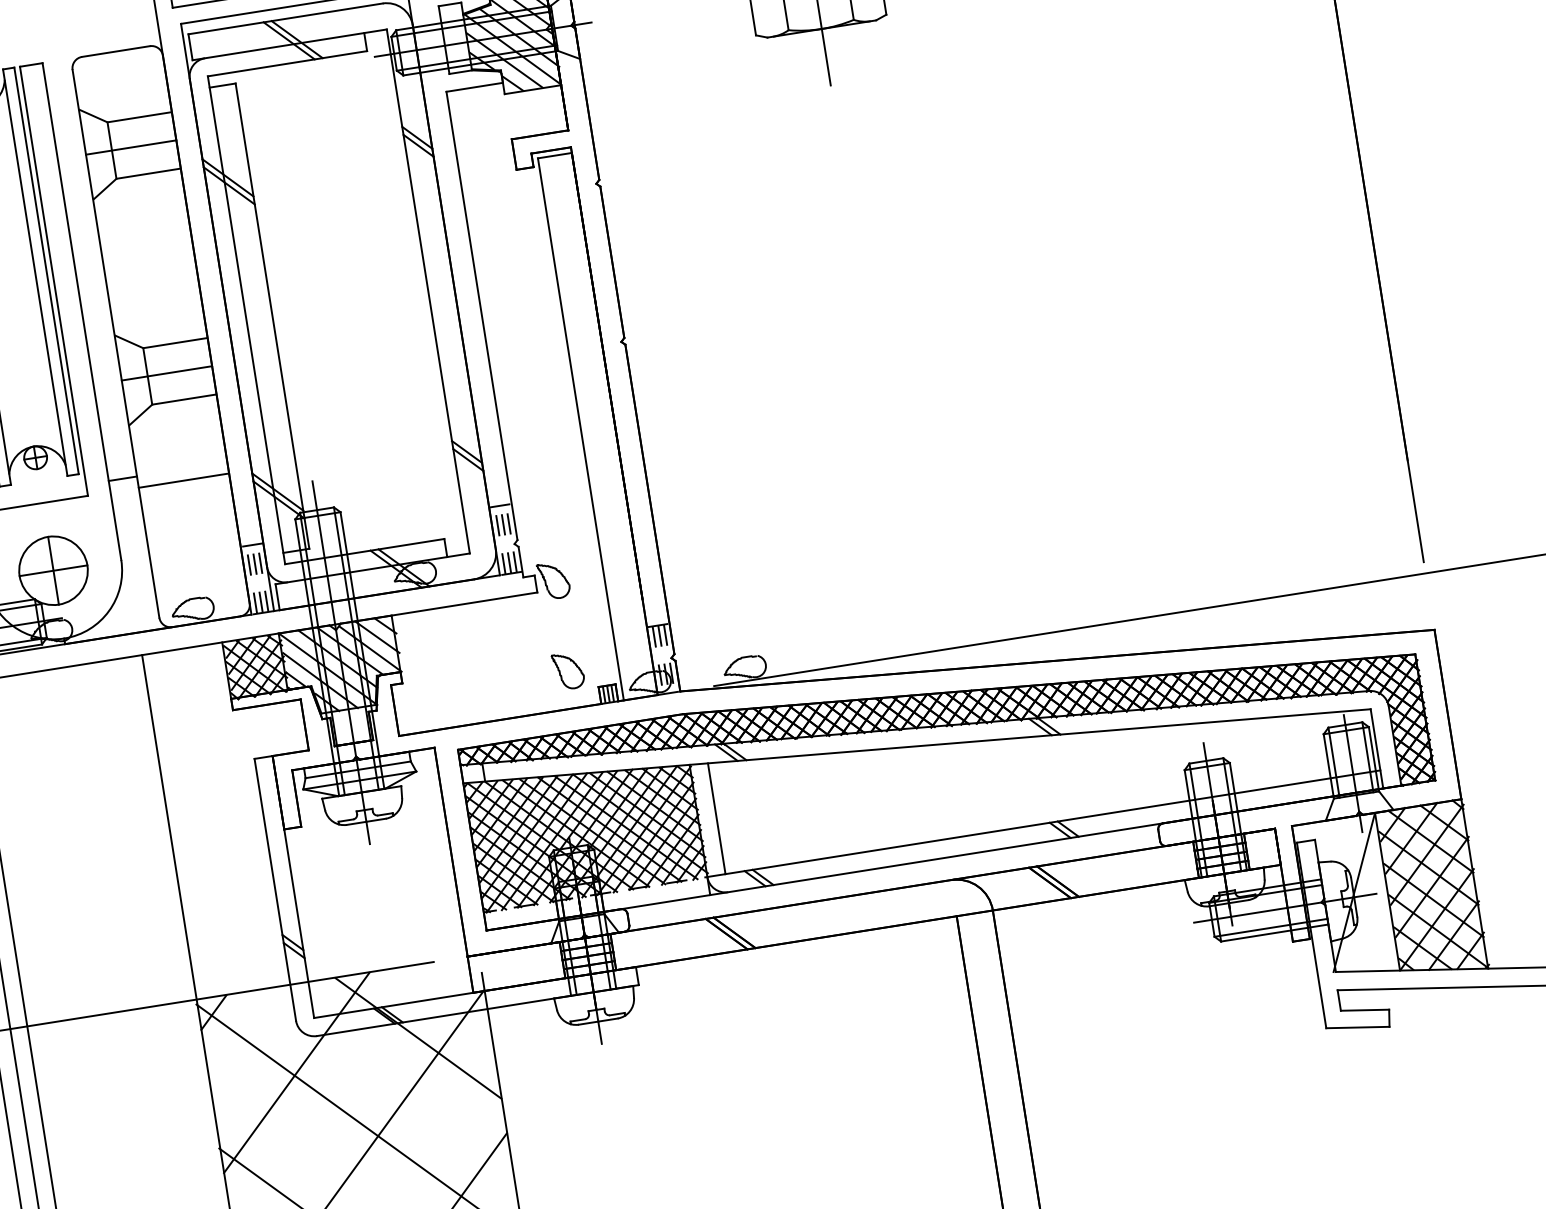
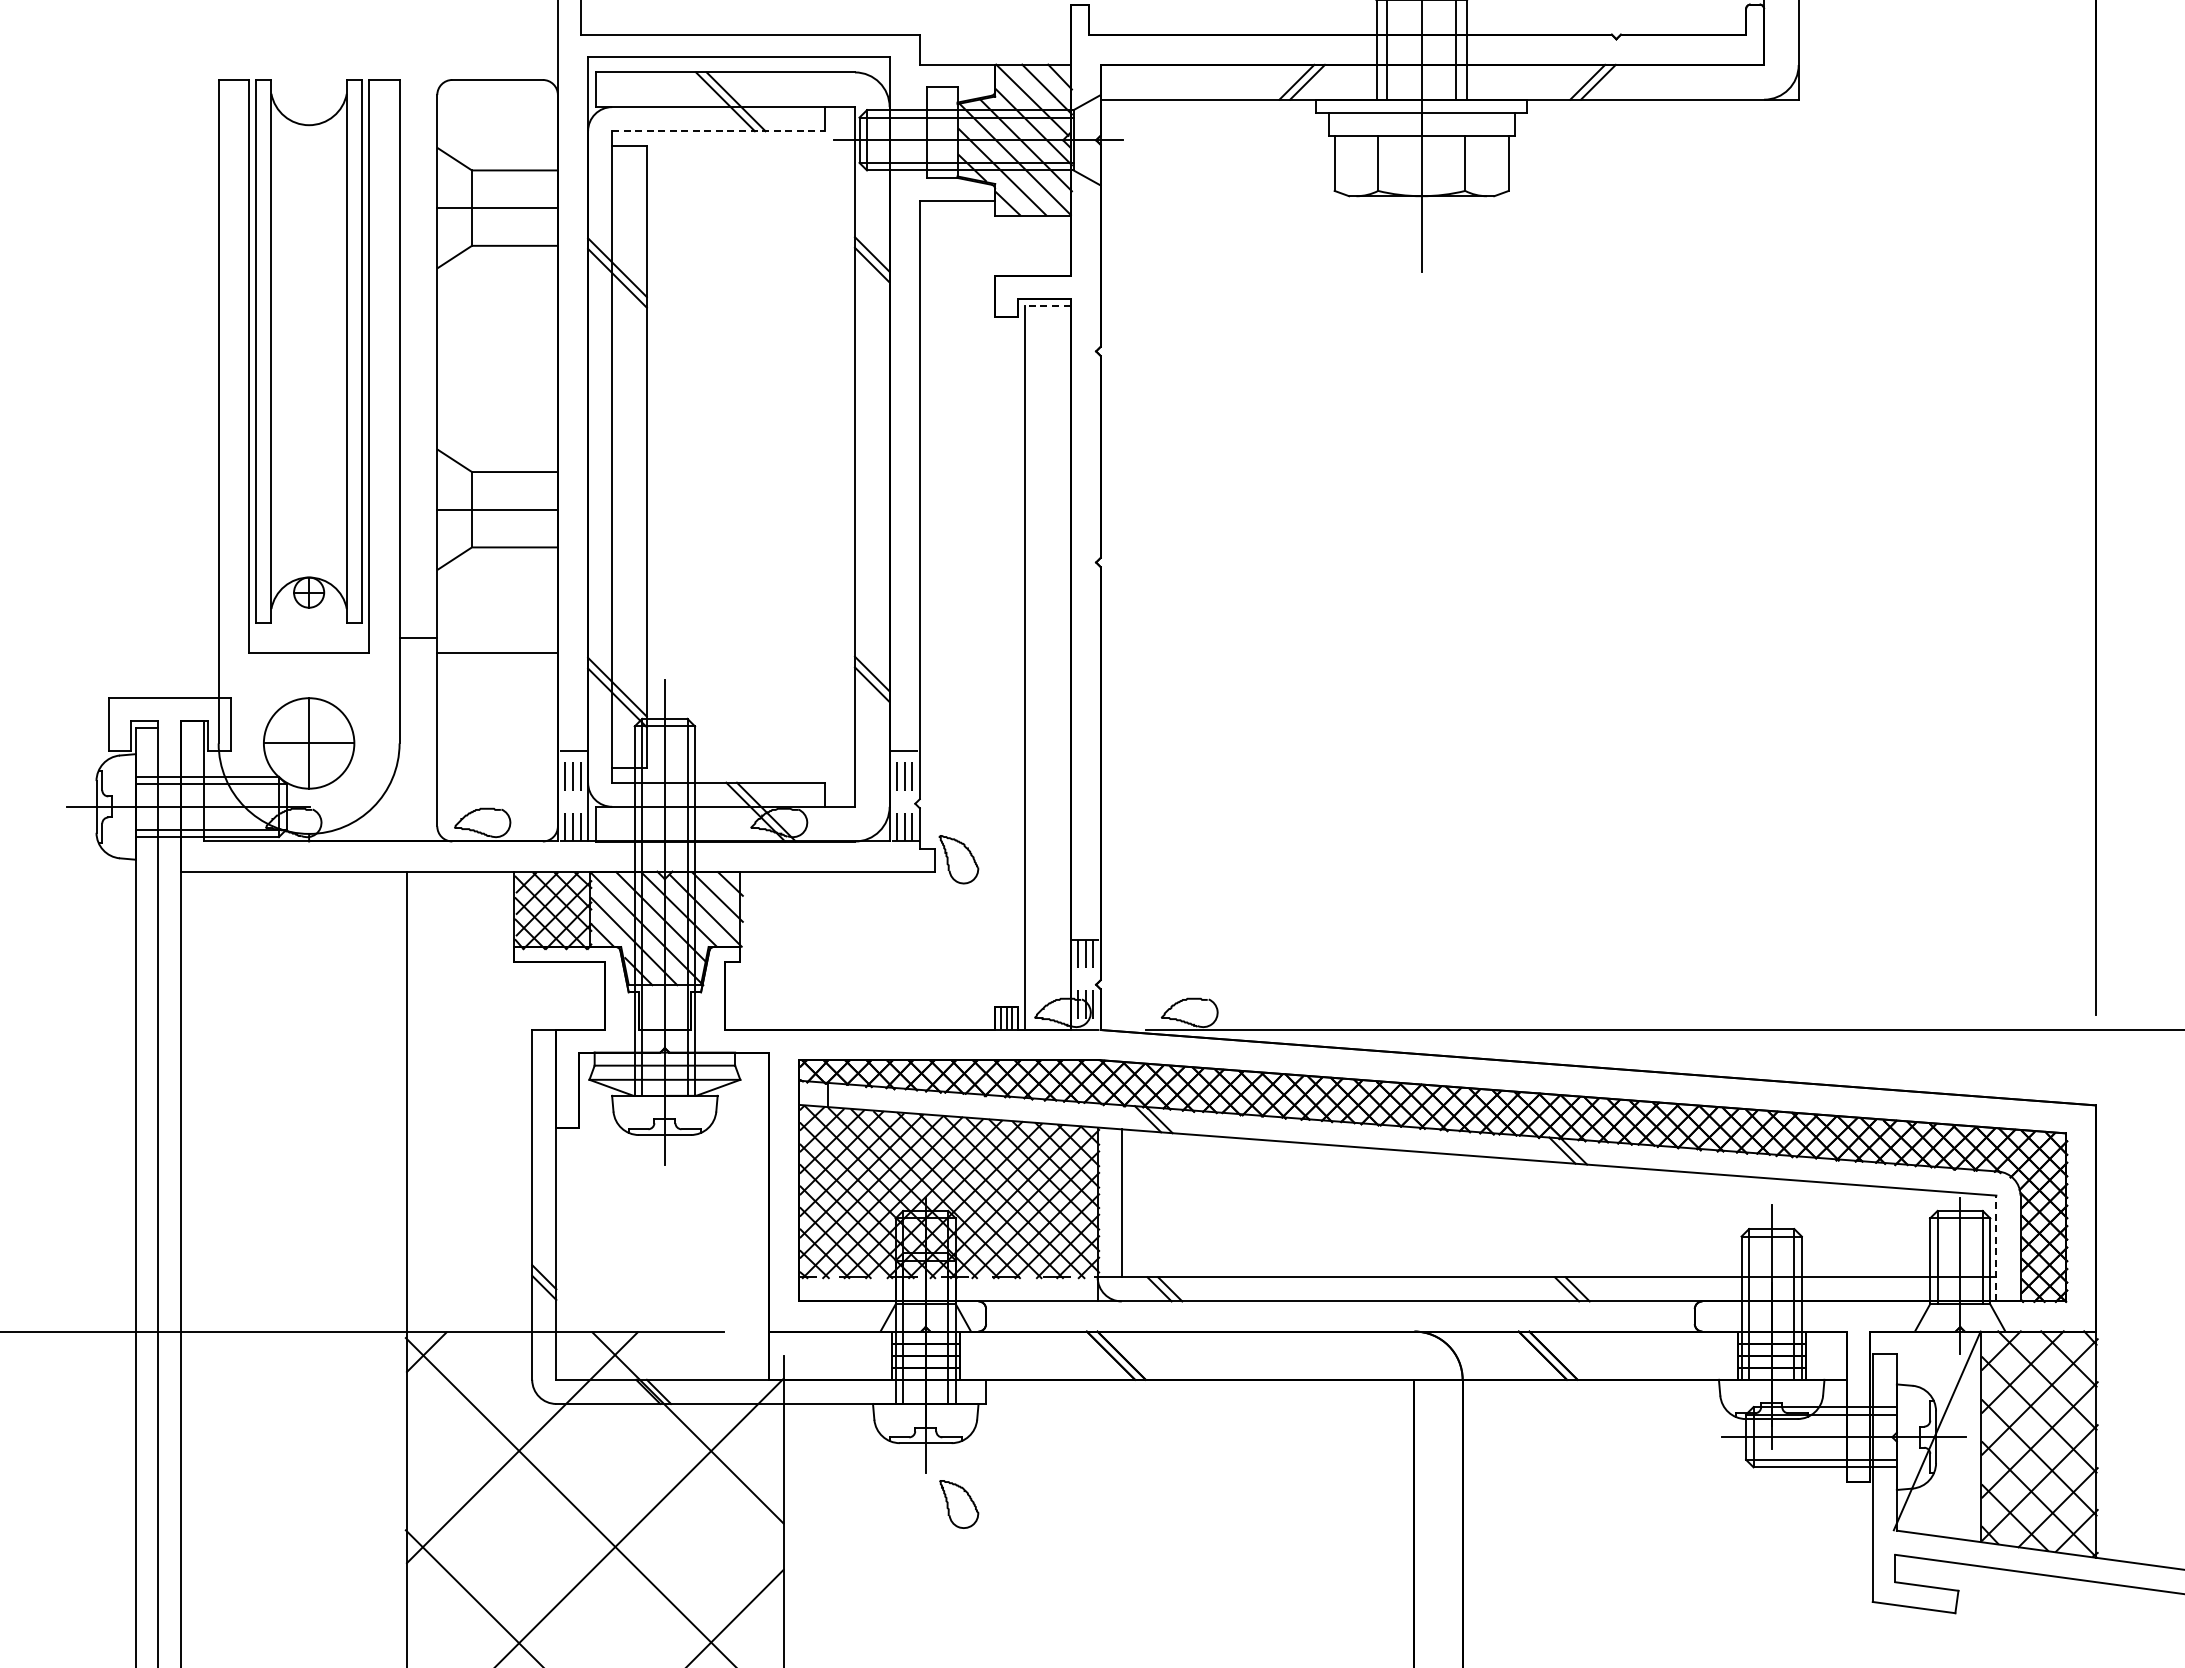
line: (288, 63) -> (719, 131), solid -> dashed
line: (554, 155) -> (1047, 306), solid -> dashed
part: (568, 671) -> (959, 1504), moved
line: (1377, 748) -> (1996, 1248), solid -> dashed

